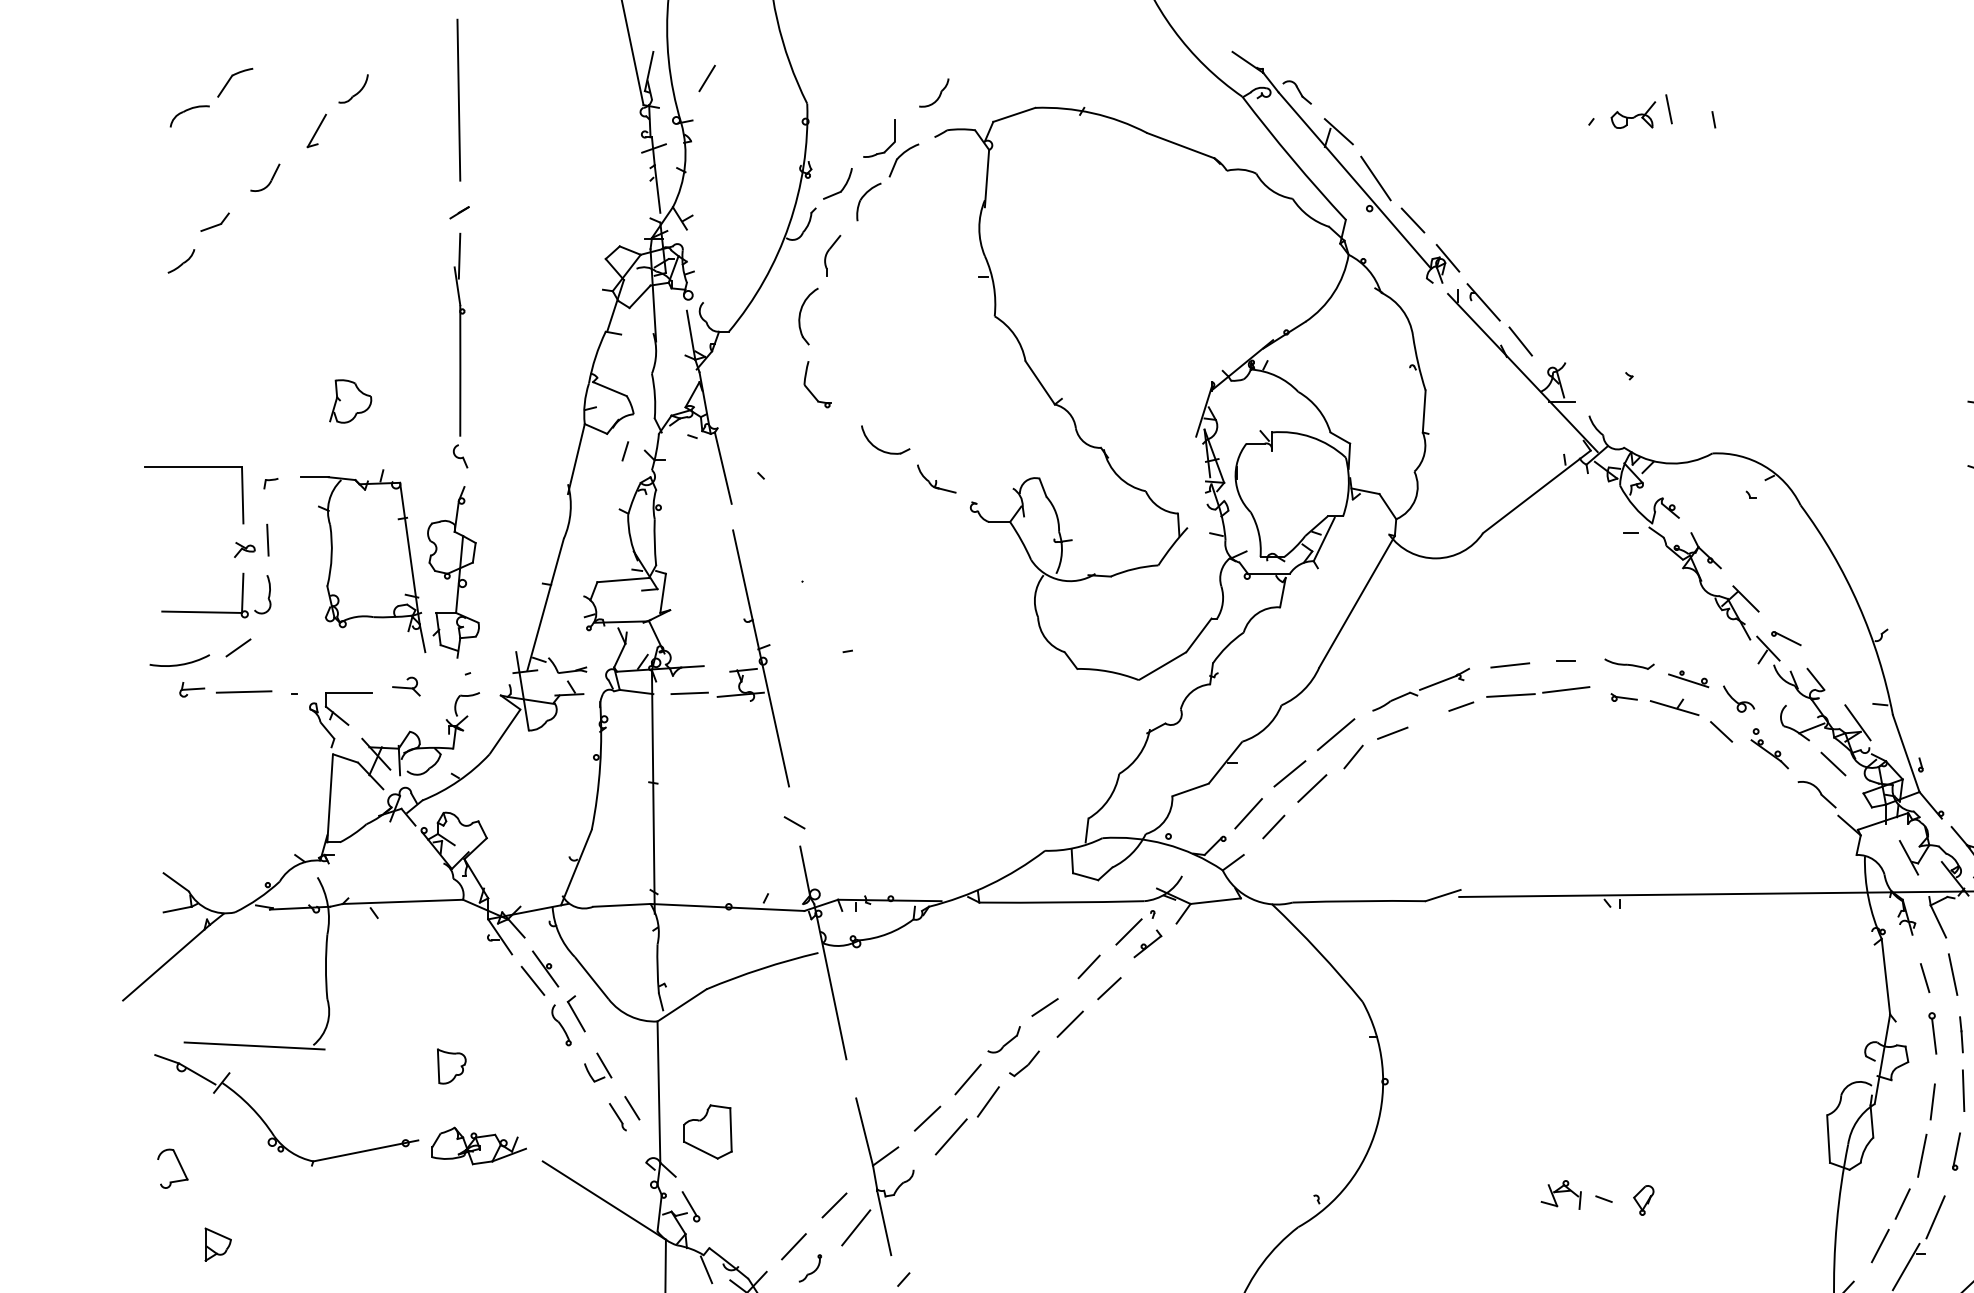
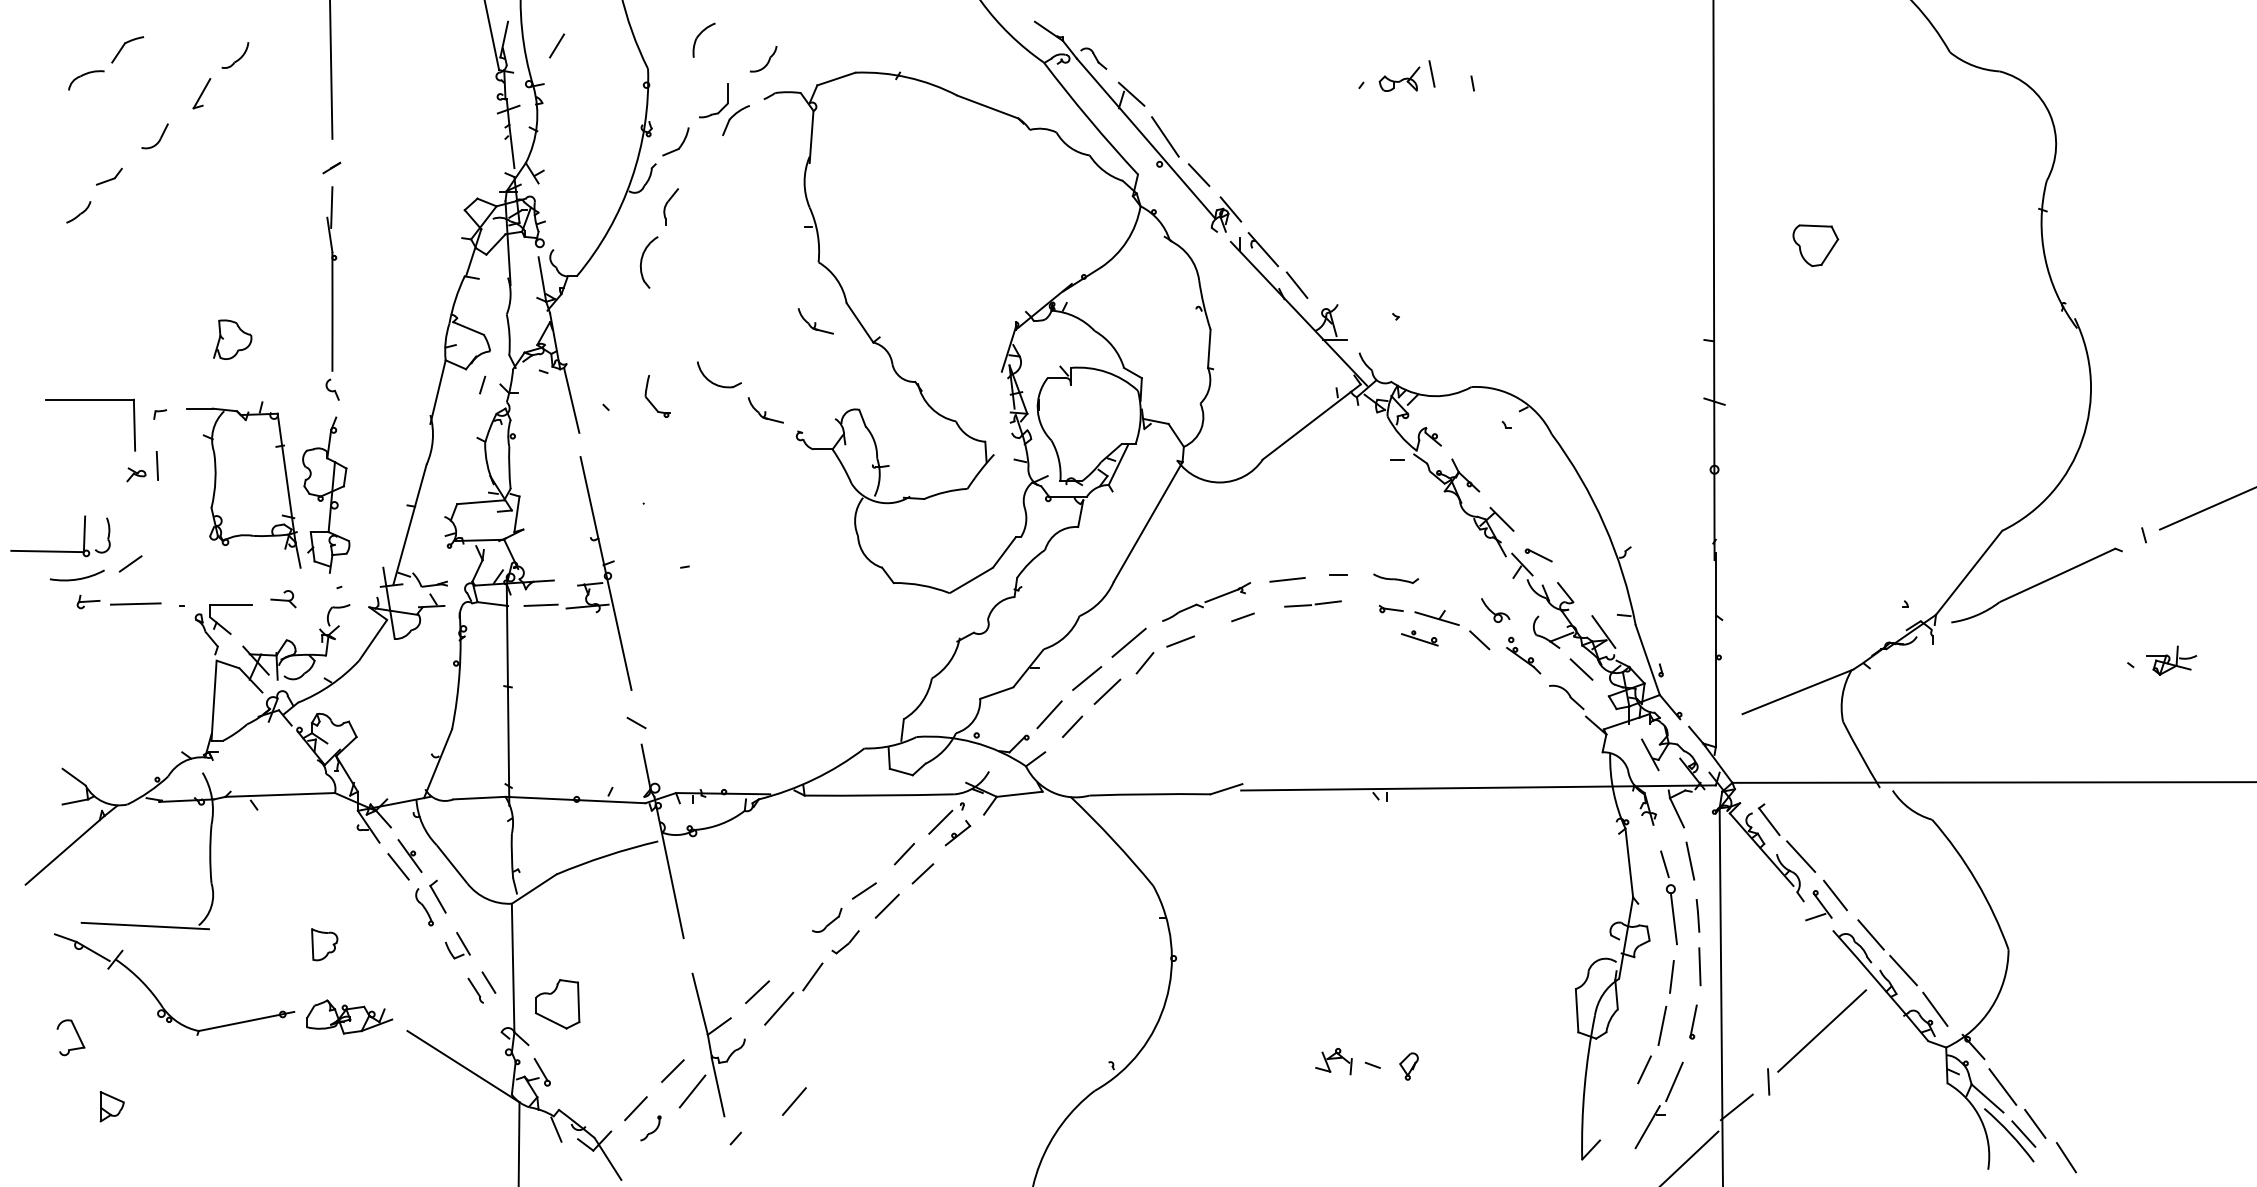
part: (868, 201) -> (703, 39), moved
part: (991, 381) -> (815, 321), added
part: (811, 391) -> (651, 402), moved
part: (216, 611) -> (60, 550), moved
part: (1688, 679) -> (1419, 638), moved
part: (1537, 691) -> (1312, 603), size x0.6
part: (1932, 1033) -> (1671, 914), size x1.6
line: (968, 1079) -> (794, 1101), moved
line: (1879, 1245) -> (1623, 1107), removed

